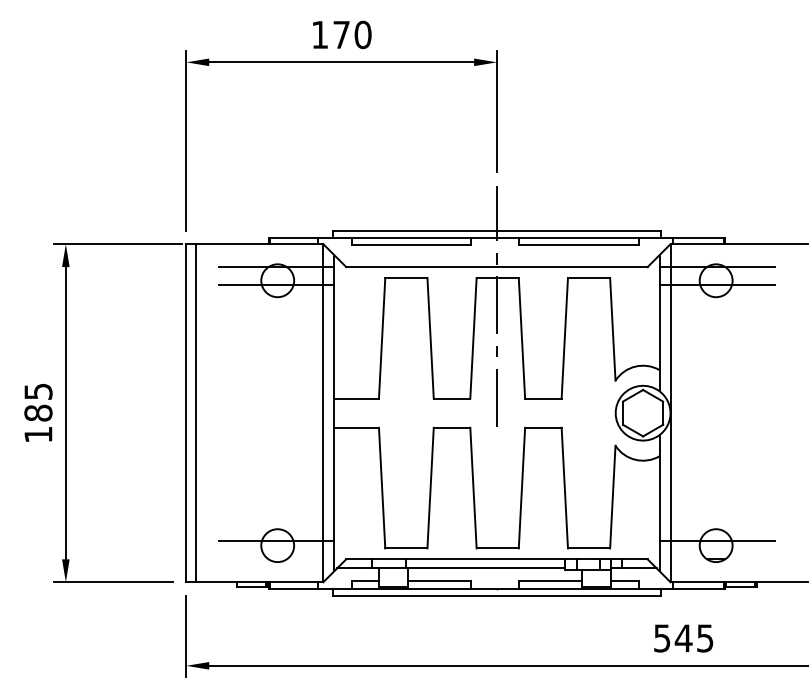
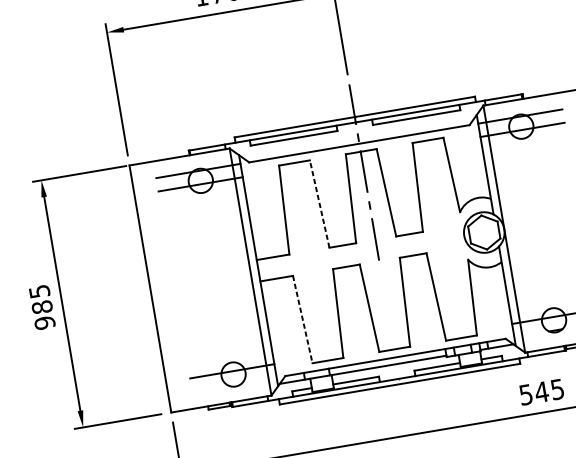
line: (430, 337) -> (319, 203), solid -> dashed
line: (195, 413) -> (157, 288), removed
text: (38, 434) -> (44, 322), 185 -> 985
line: (382, 488) -> (303, 319), solid -> dashed

